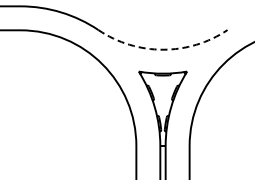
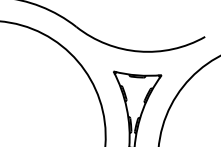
arc: (162, 49) -> (138, 51), dashed -> solid

